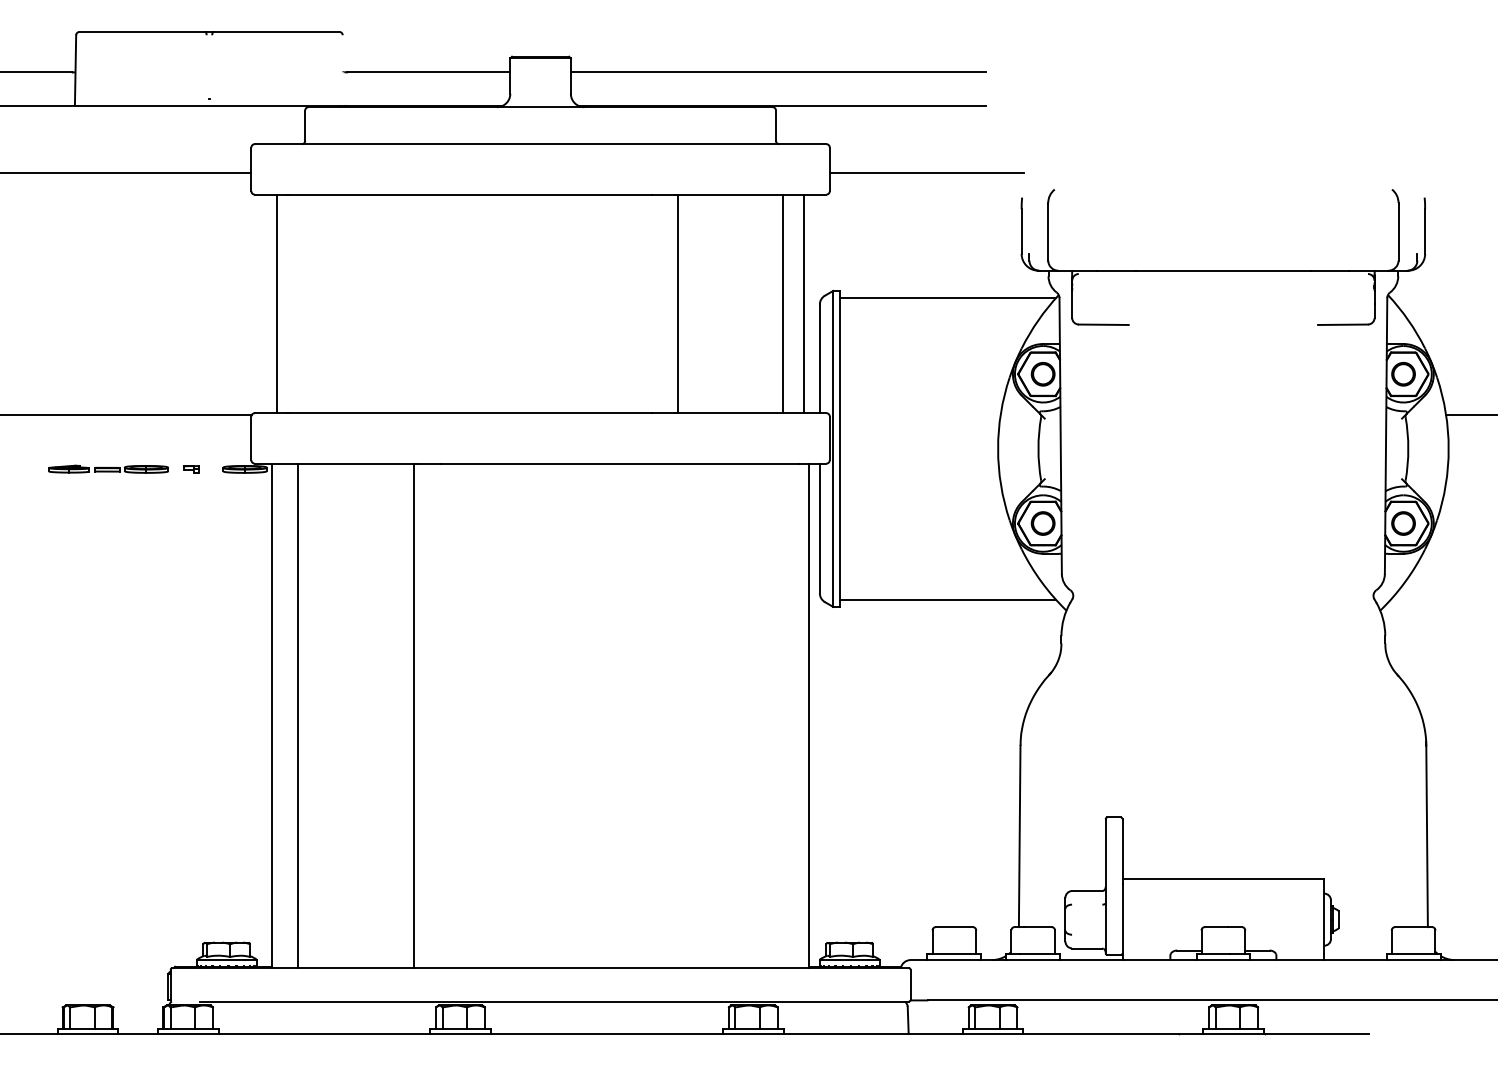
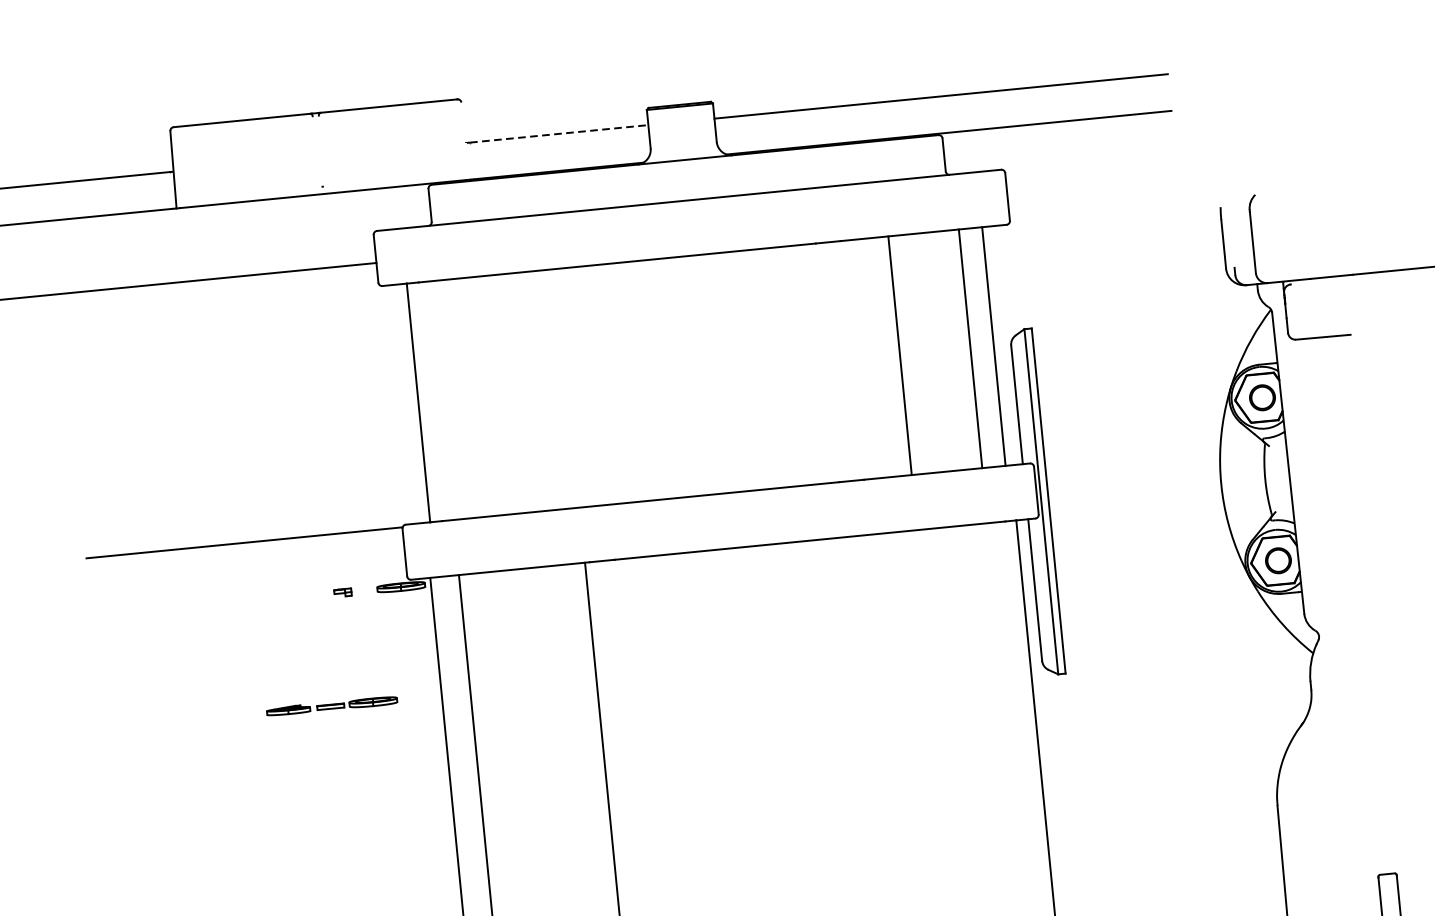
line: (428, 72) -> (559, 134), solid -> dashed
line: (926, 173) -> (1113, 191), removed
line: (948, 297) -> (1150, 324), removed
line: (678, 303) -> (900, 355), moved
part: (108, 468) -> (331, 705), moved
line: (948, 600) -> (1183, 654), removed

